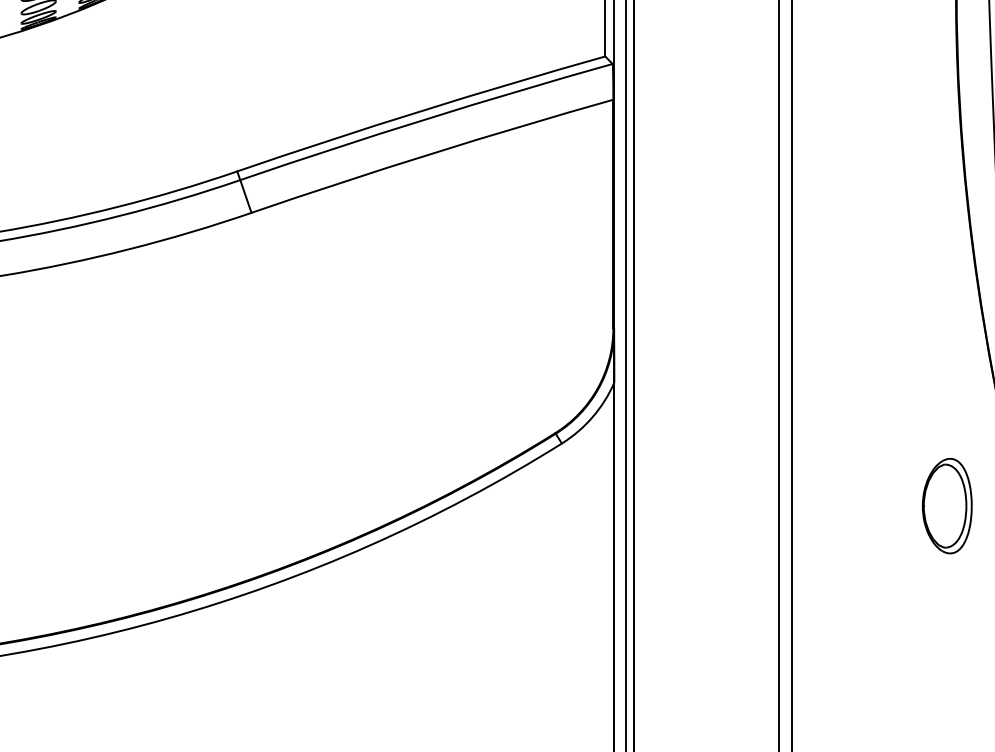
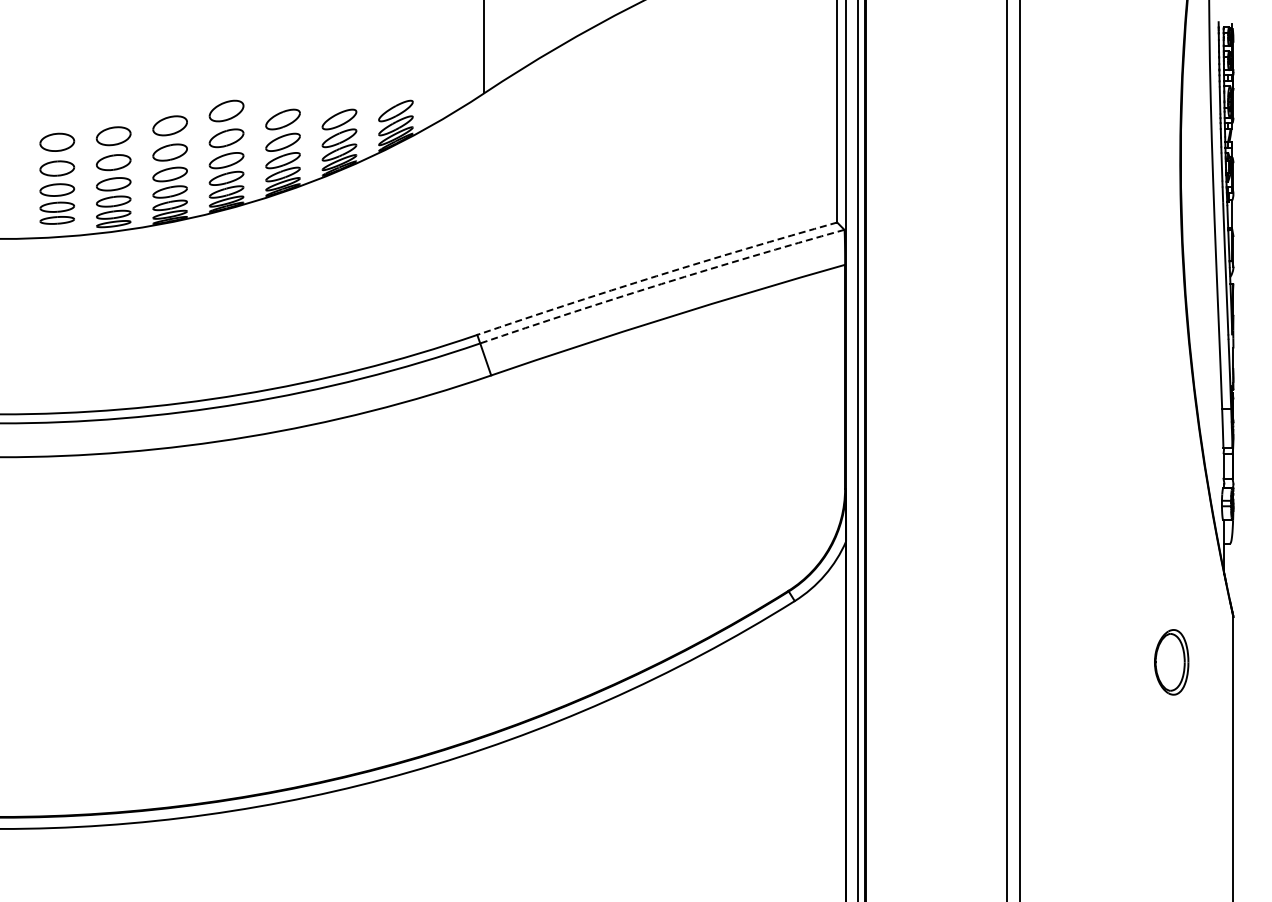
arc: (420, 111) -> (656, 276), solid -> dashed
arc: (425, 119) -> (661, 284), solid -> dashed
part: (947, 506) -> (1171, 662), size x0.7

